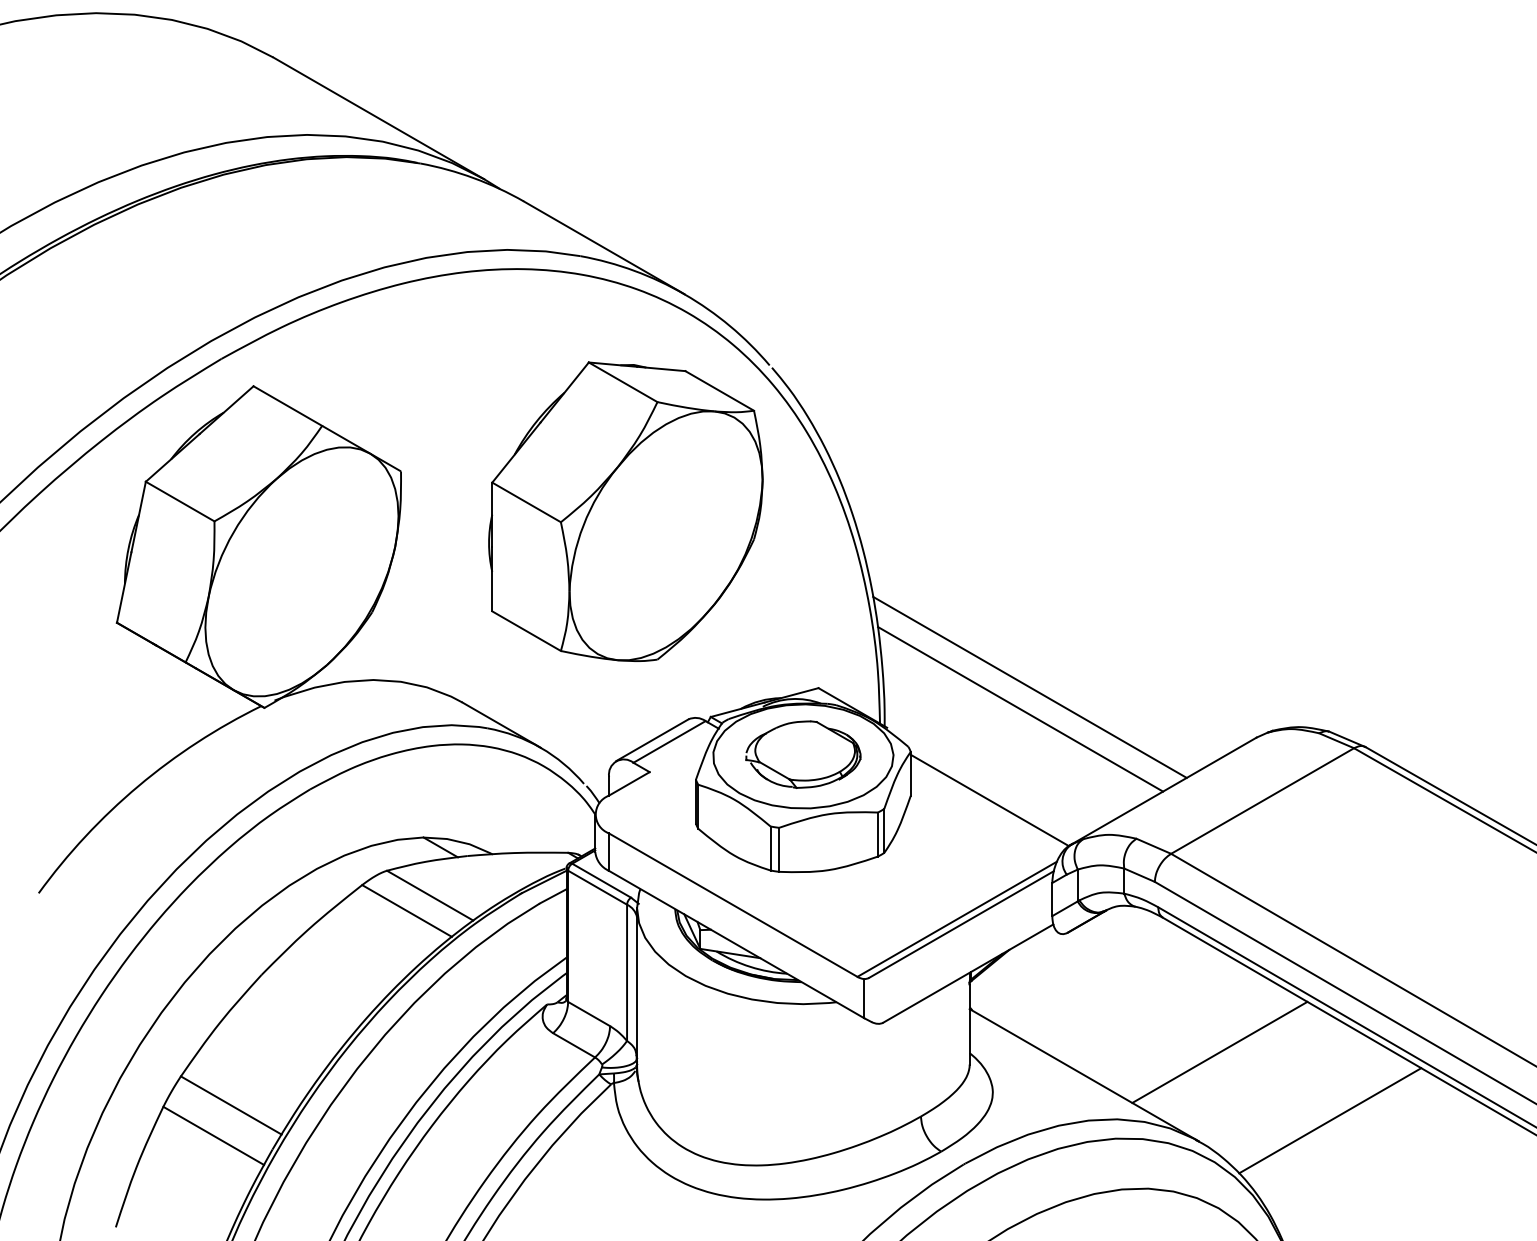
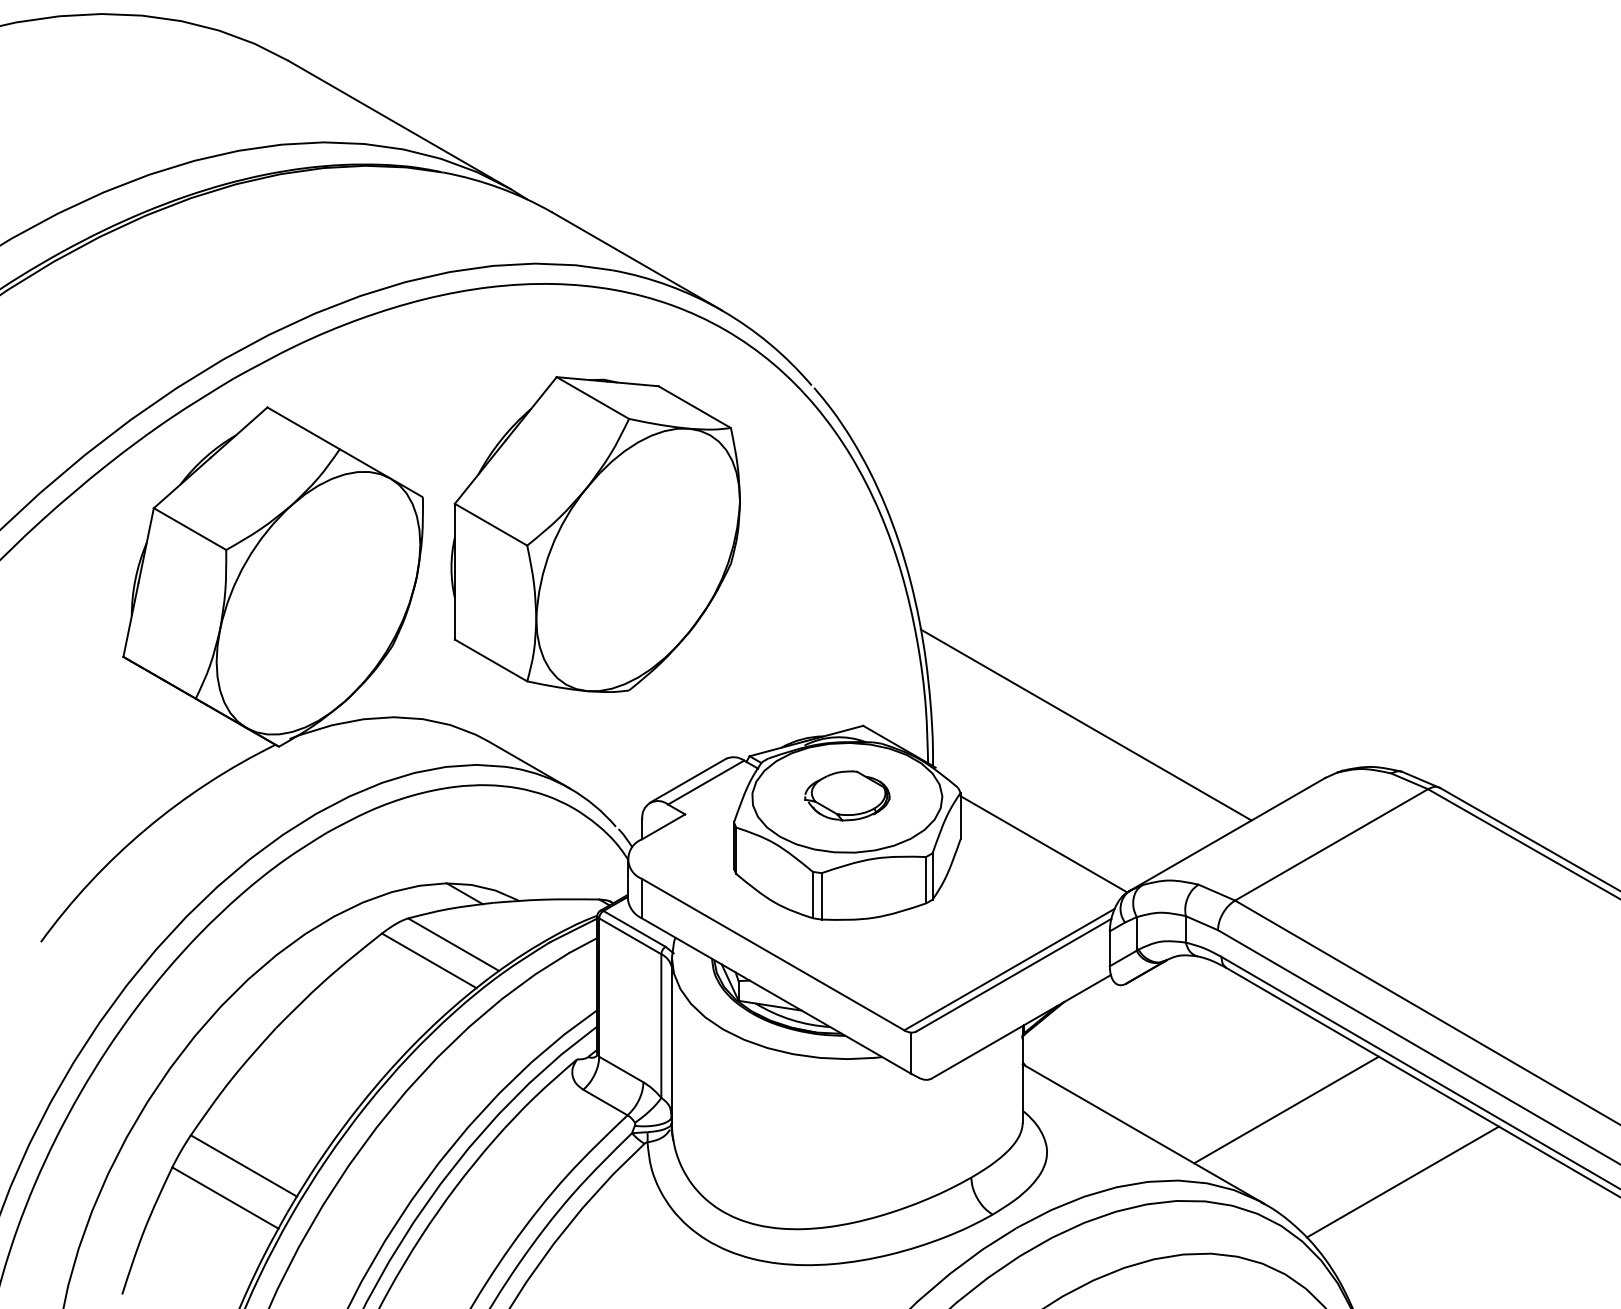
part: (625, 511) -> (595, 534), moved
line: (1020, 709) -> (1076, 748), removed
part: (803, 754) -> (847, 795), size x0.7

